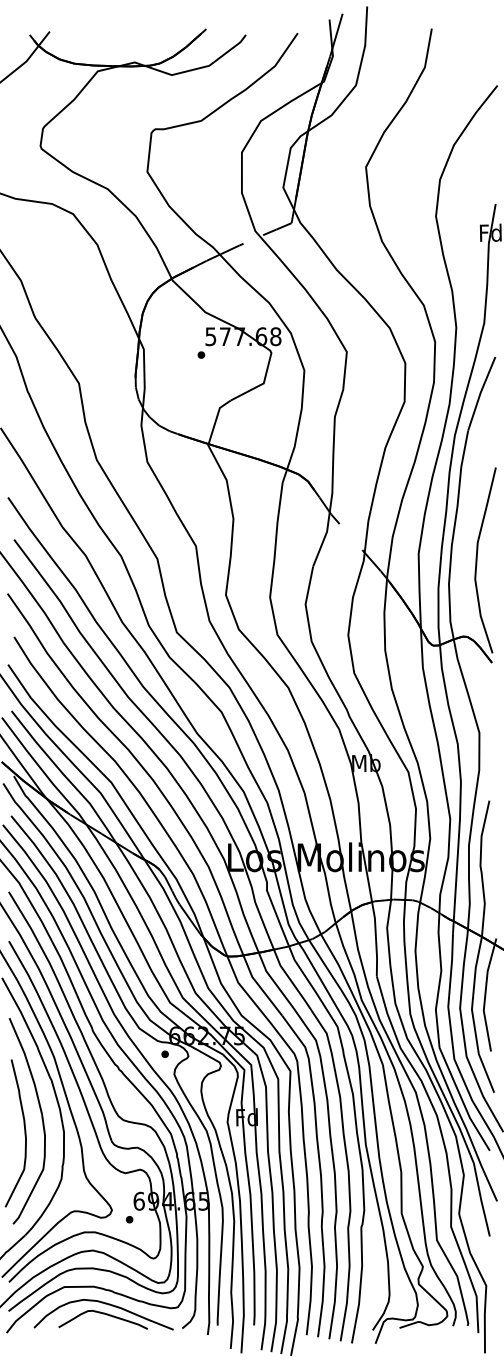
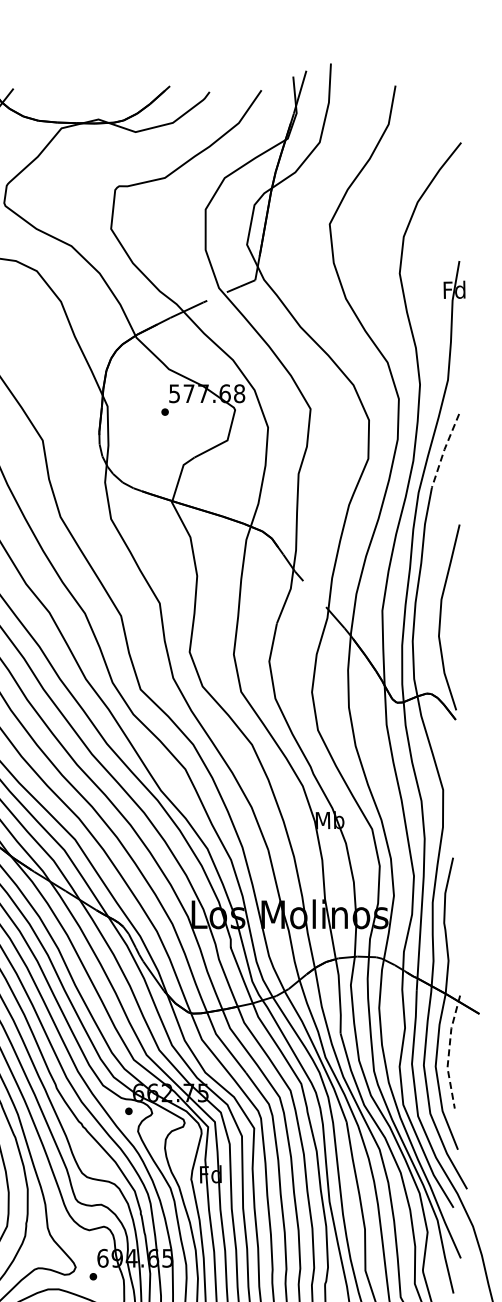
line: (480, 393) -> (444, 450), solid -> dashed
line: (485, 995) -> (449, 1052), solid -> dashed

